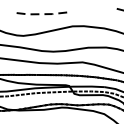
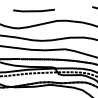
line: (42, 14) -> (33, 11), dashed -> solid

